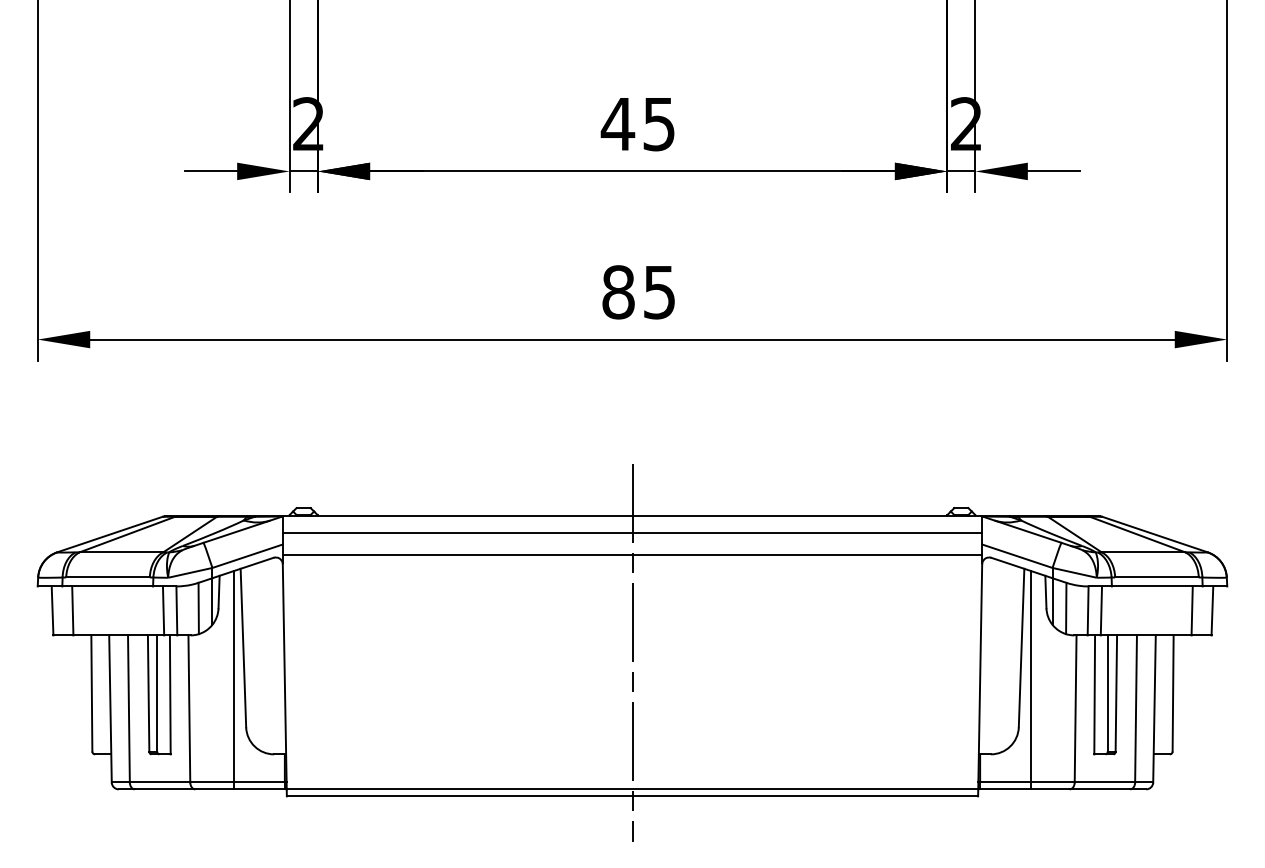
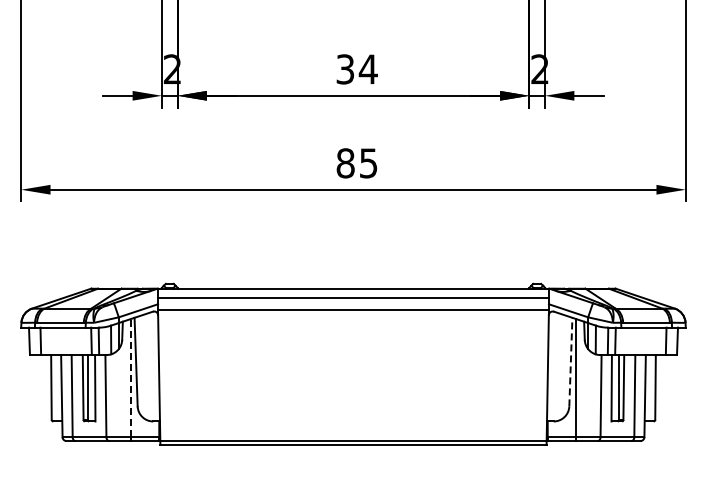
text: (637, 124) -> (356, 69), 45 -> 34
line: (1020, 646) -> (570, 361), solid -> dashed
line: (632, 652) -> (353, 364), removed
line: (233, 675) -> (130, 377), solid -> dashed

